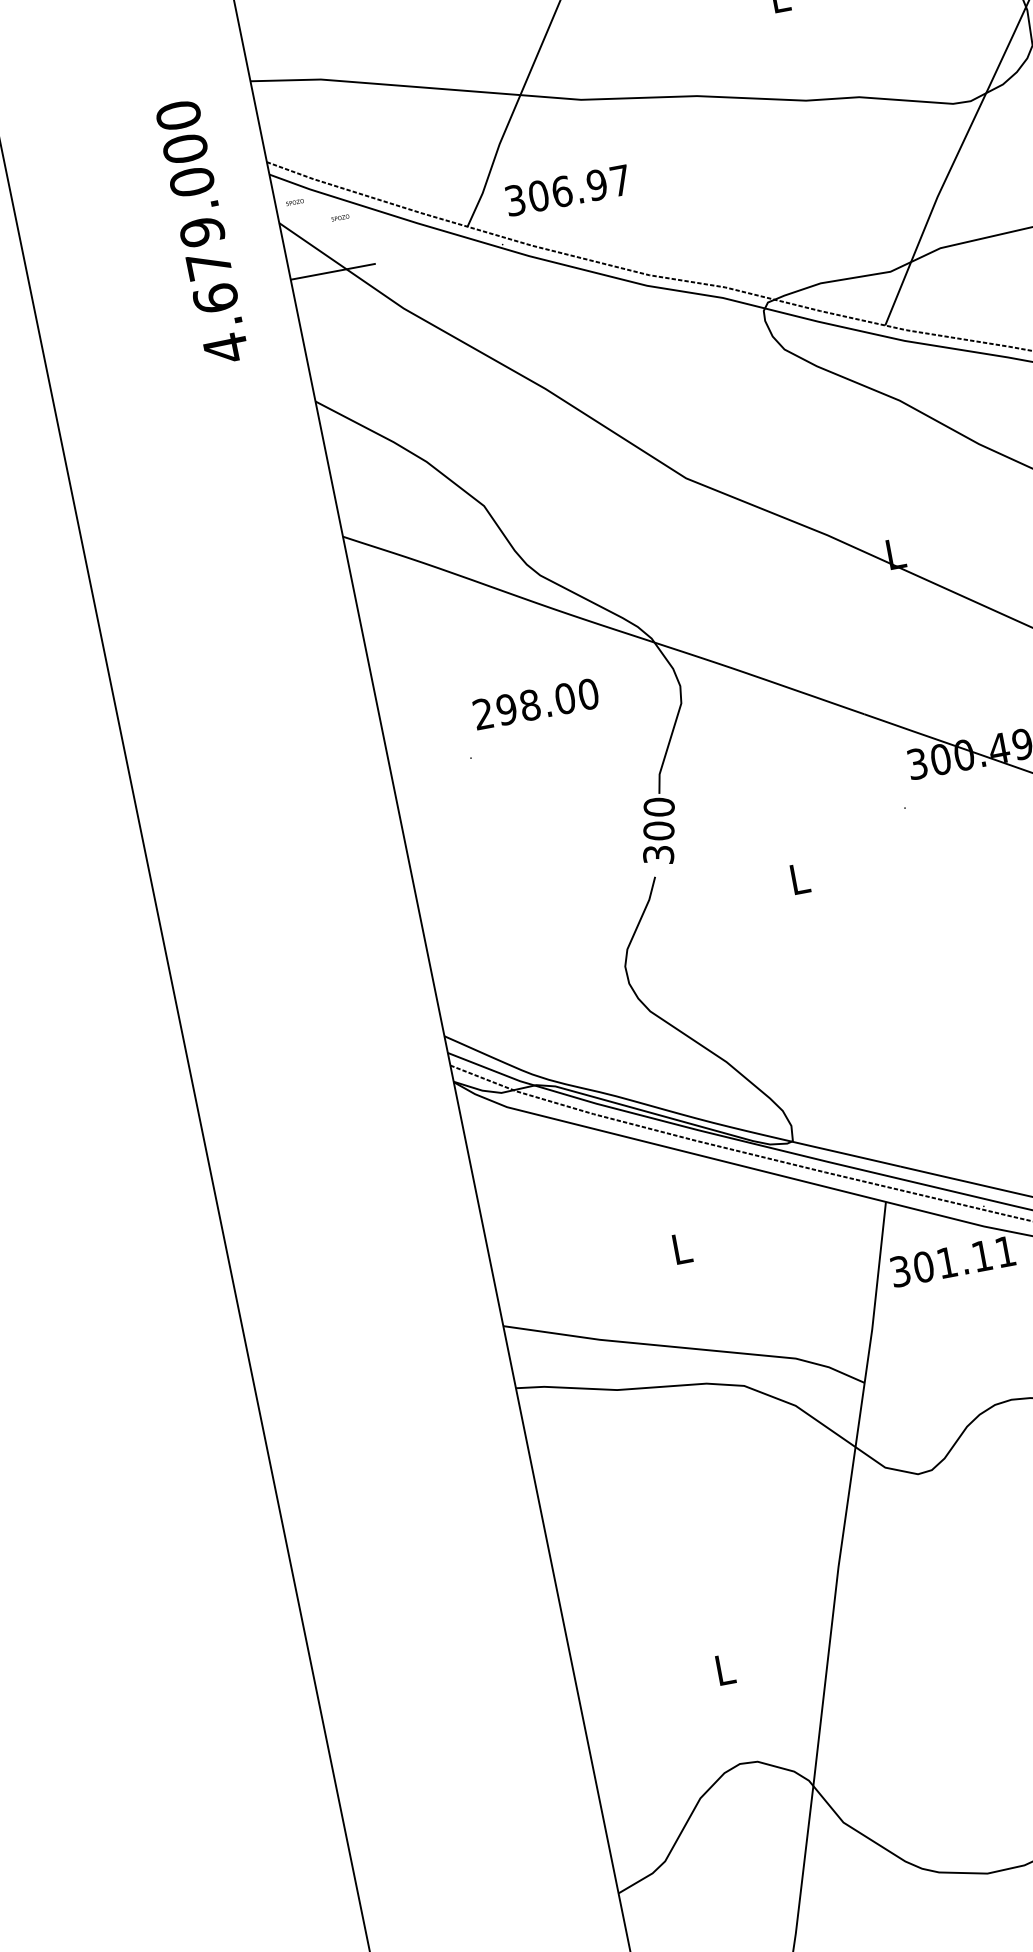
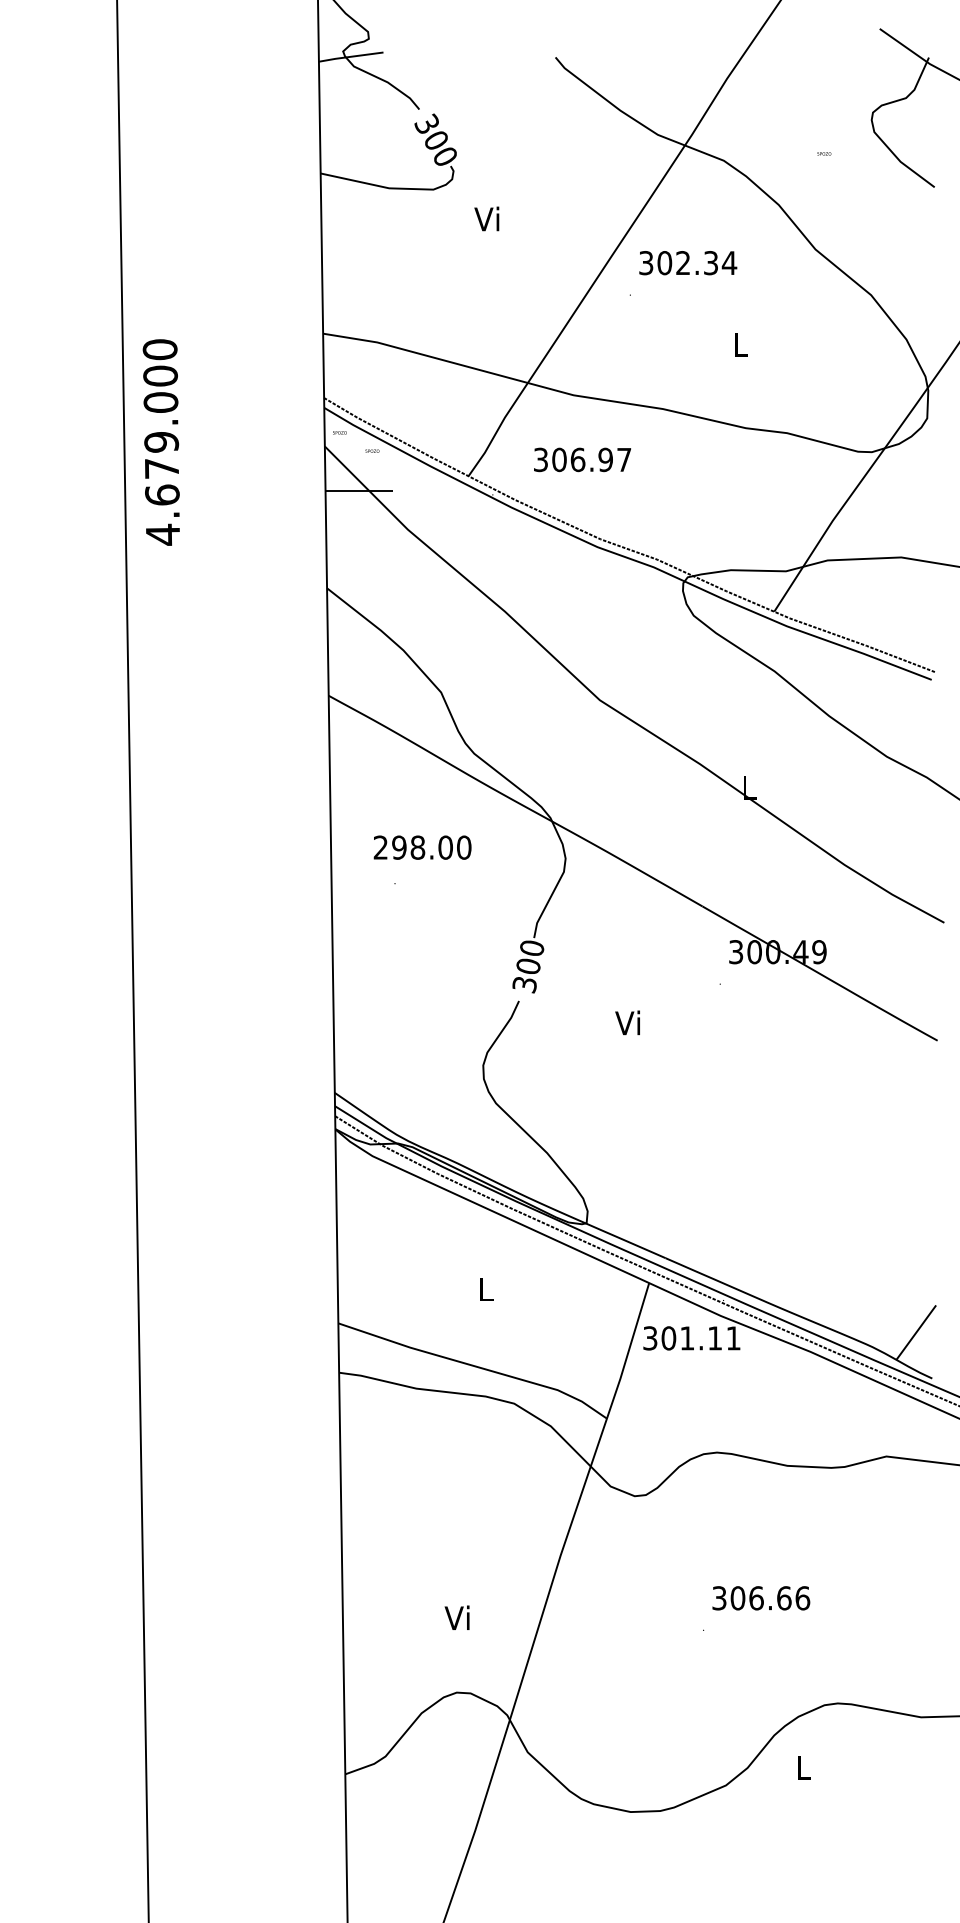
text: (567, 190) -> (582, 459), moved
text: (200, 232) -> (160, 442), moved
text: (535, 703) -> (422, 847), moved
text: (797, 878) -> (627, 1022), L -> Vi
text: (721, 1669) -> (456, 1617), L -> Vi

